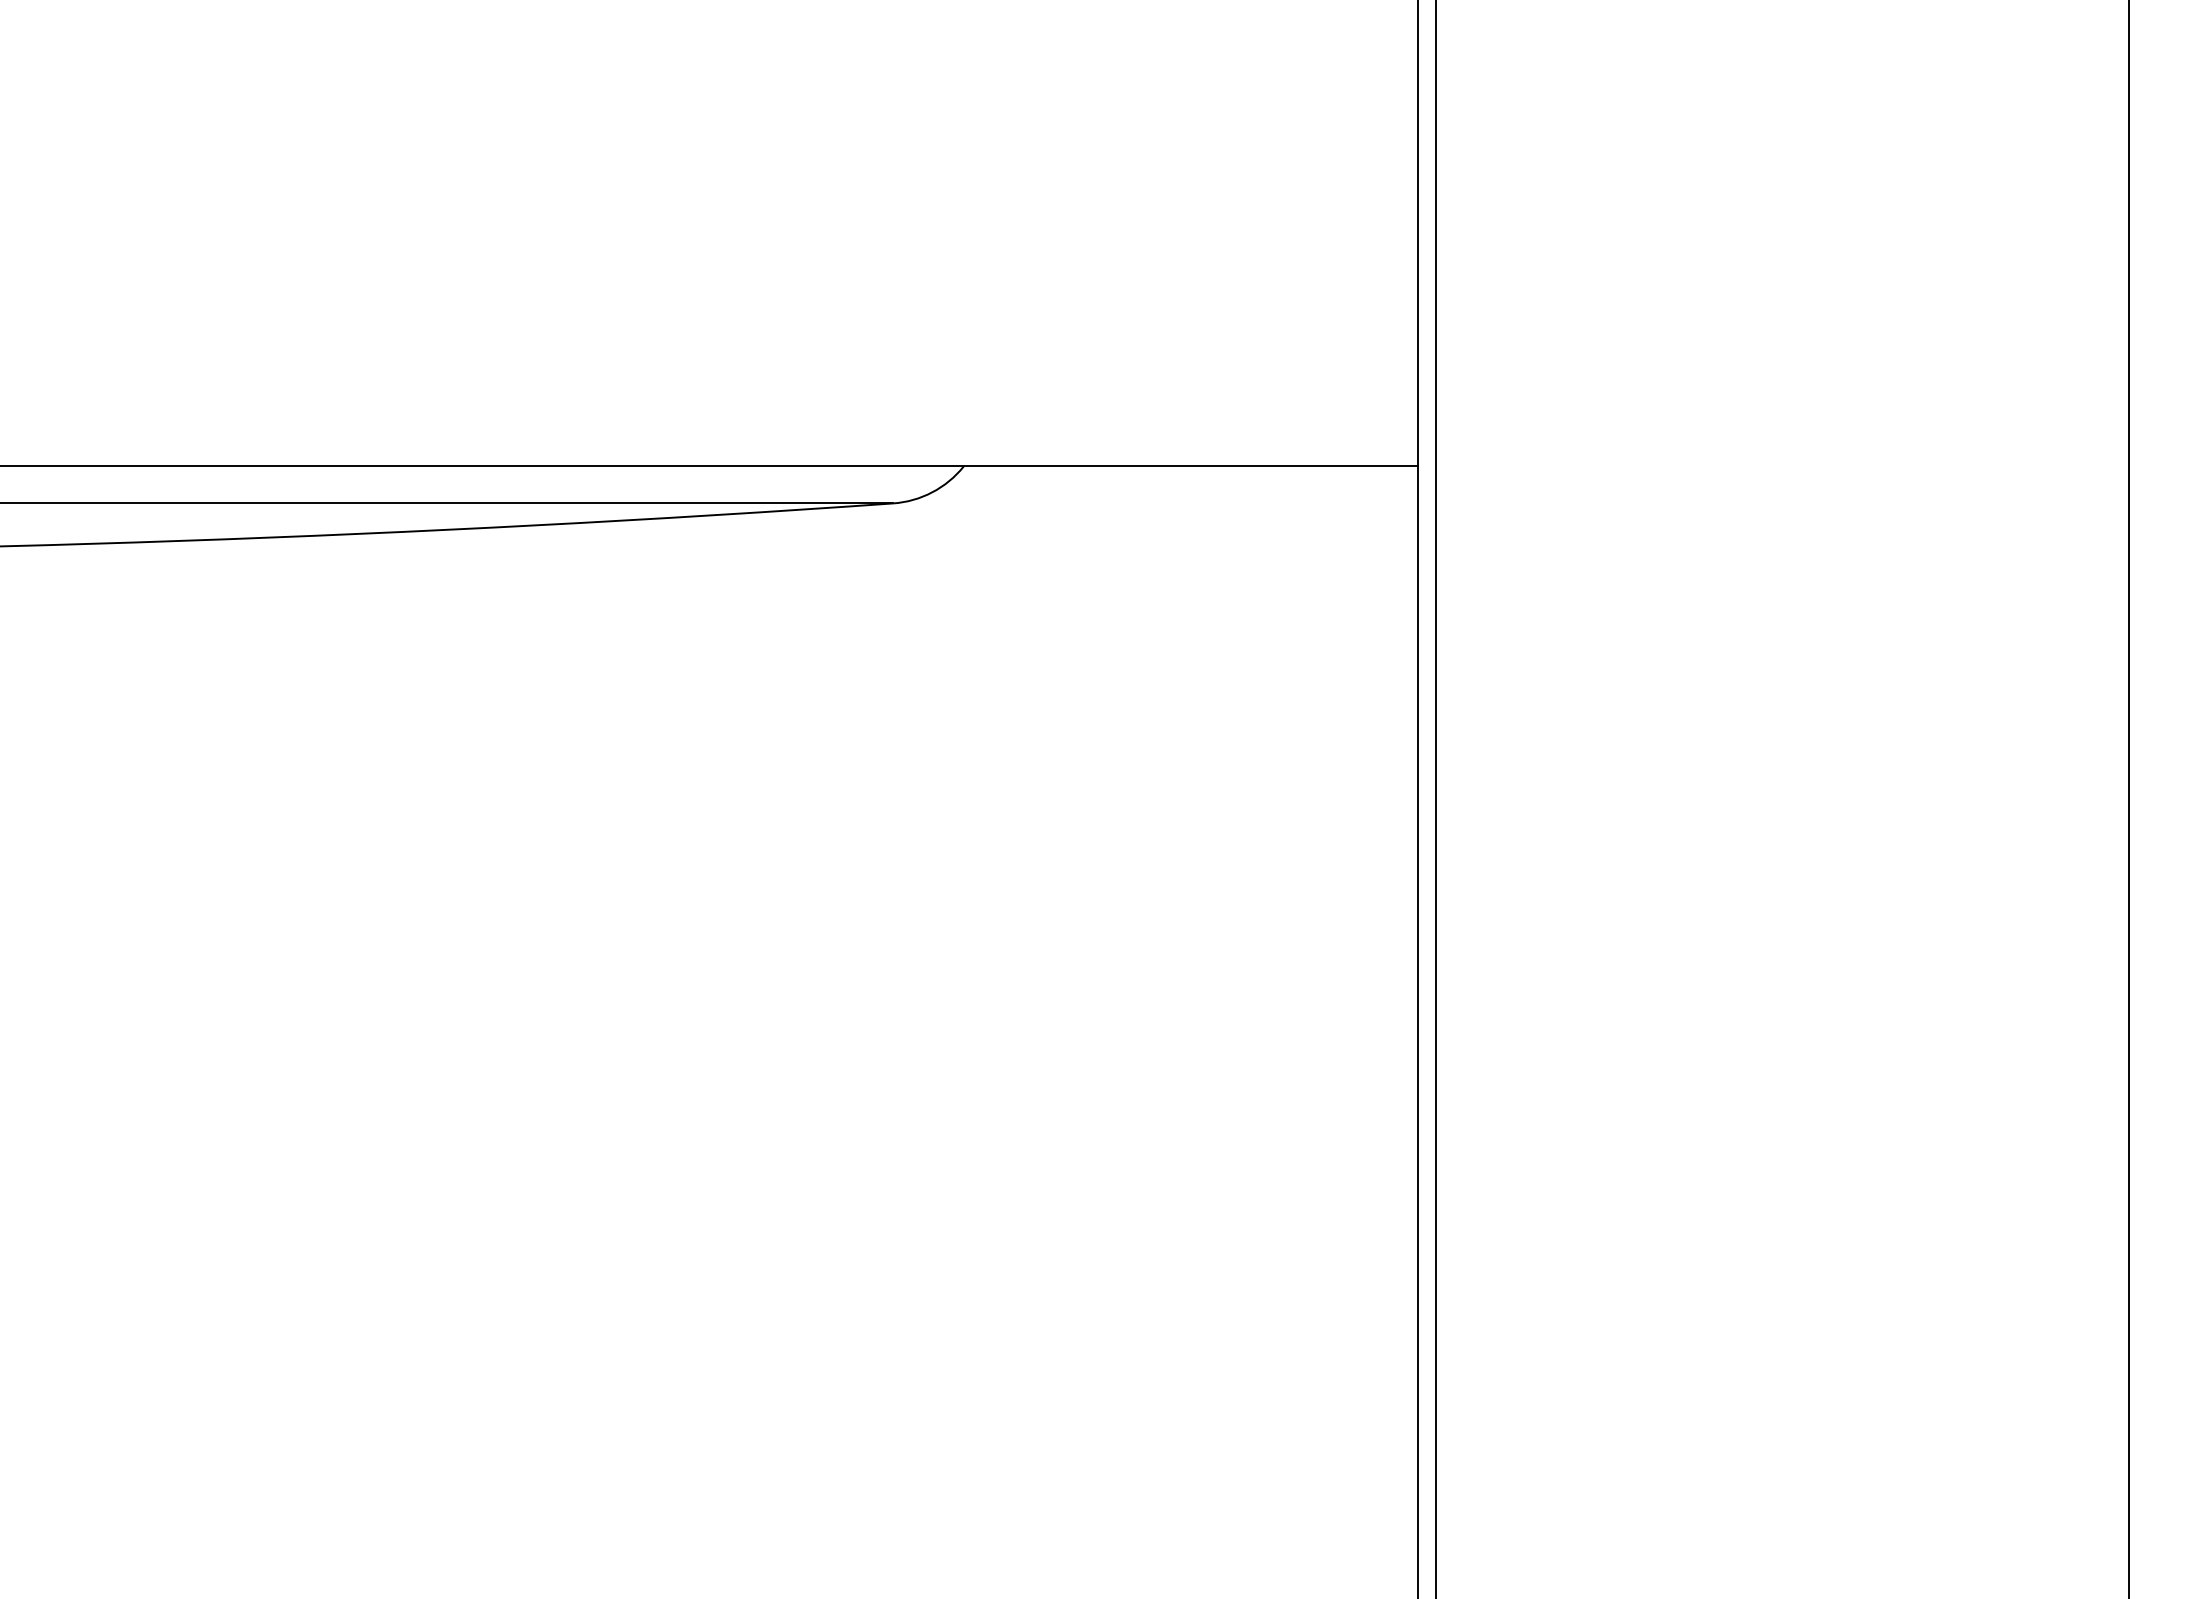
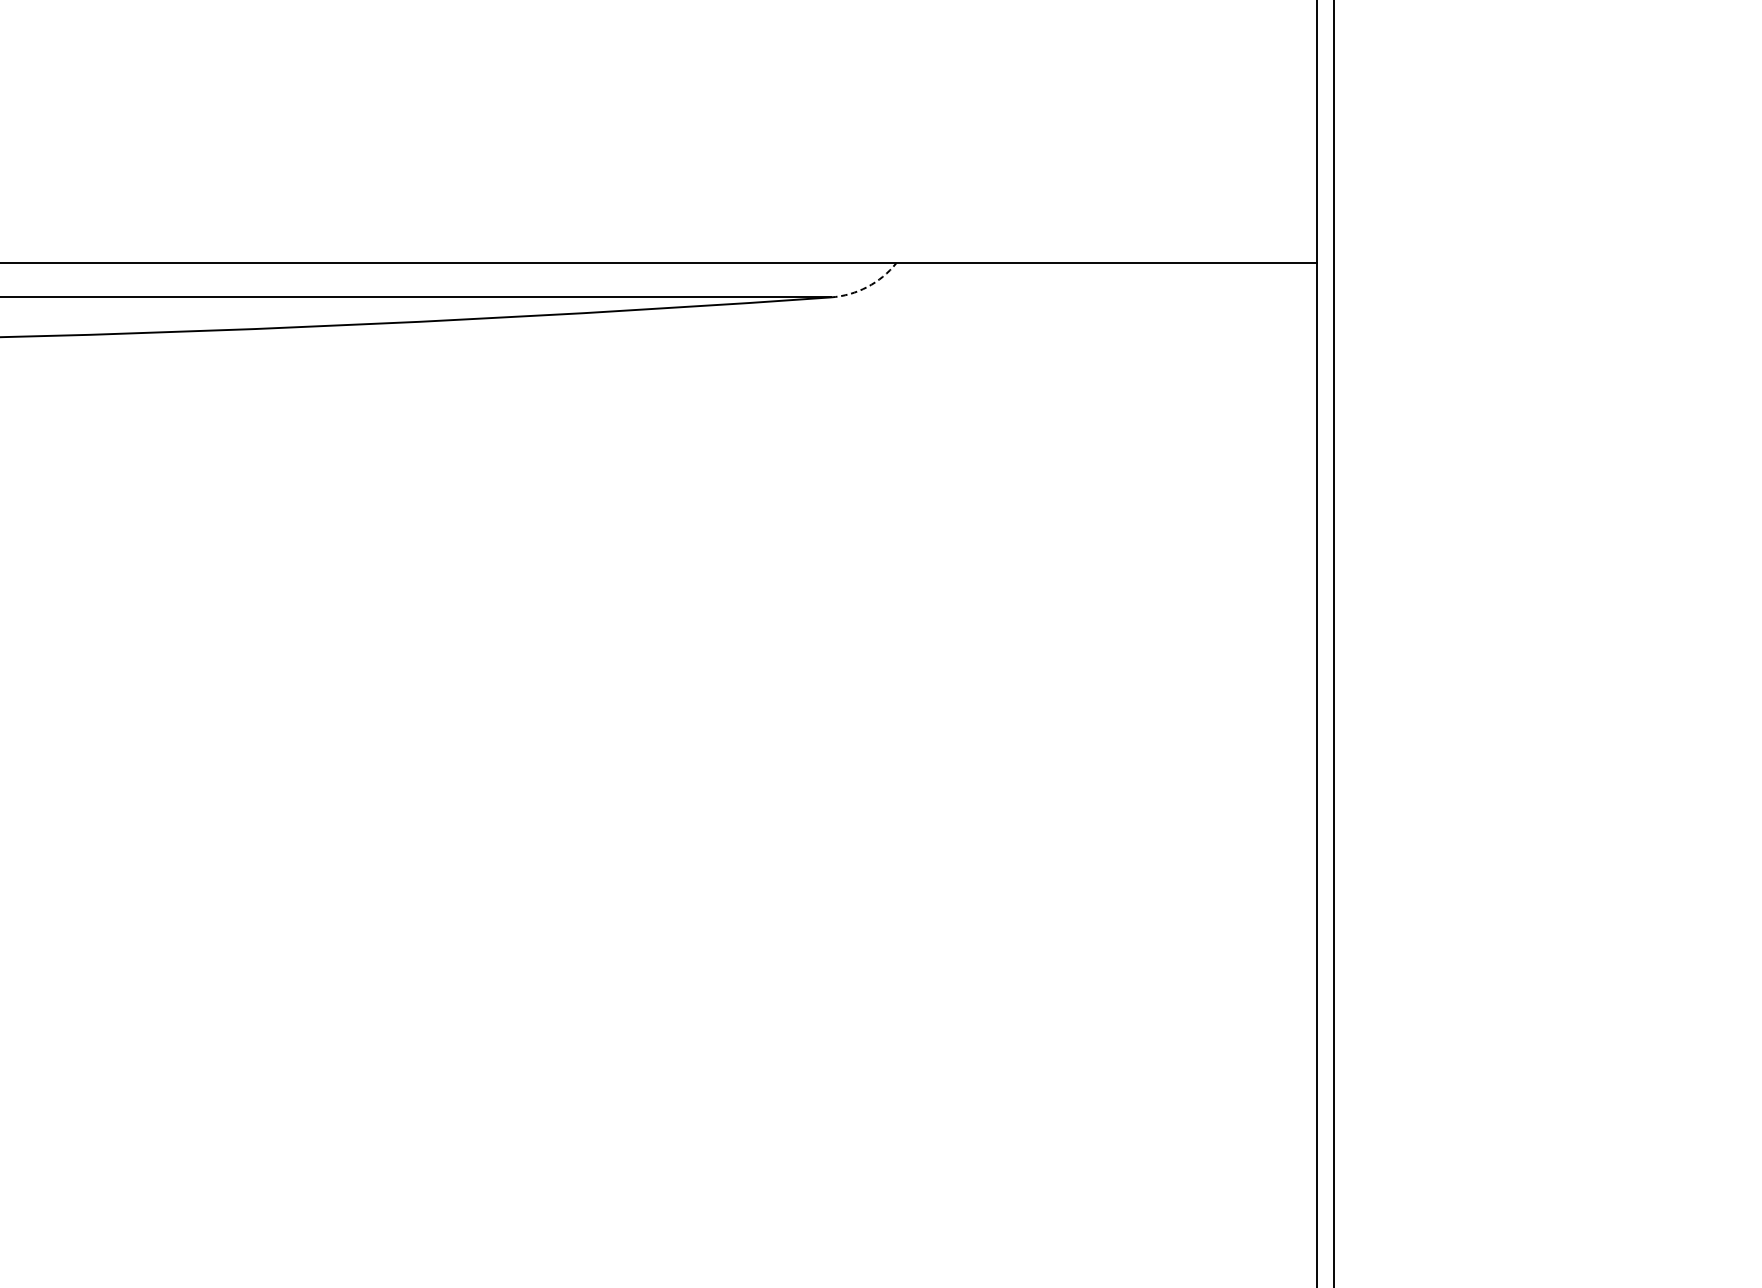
arc: (932, 492) -> (867, 287), solid -> dashed

